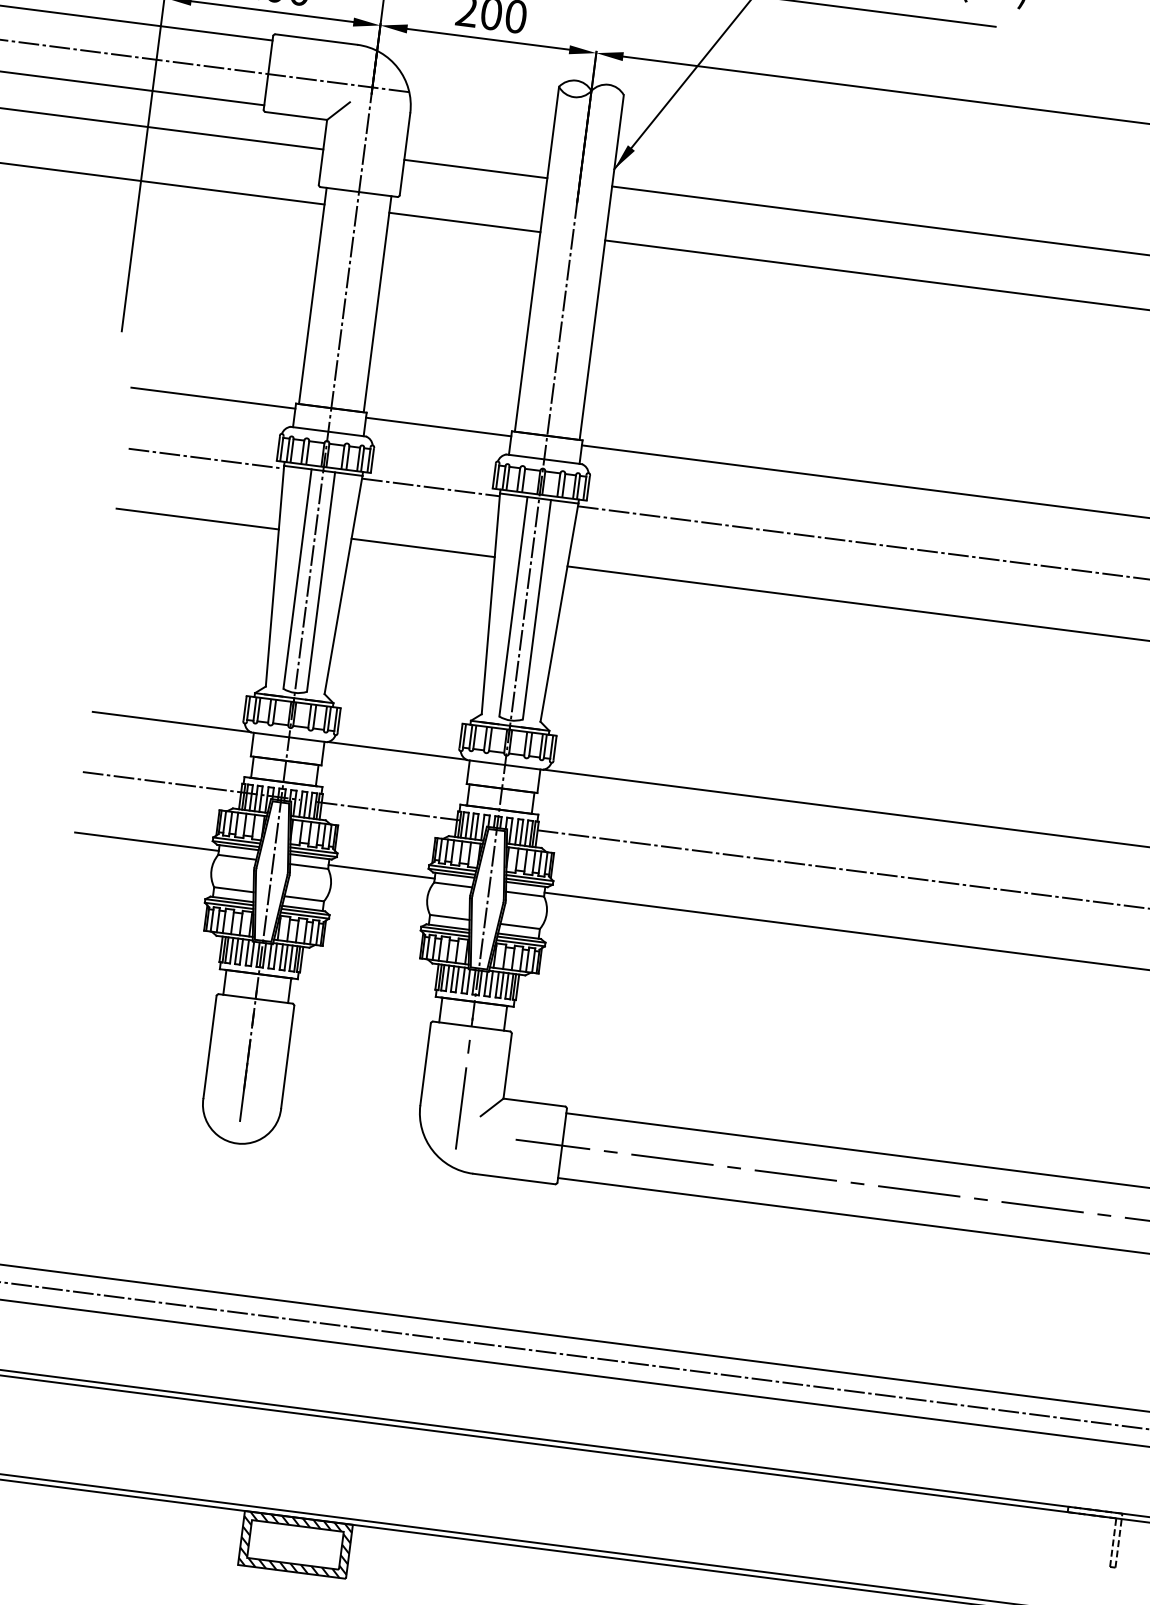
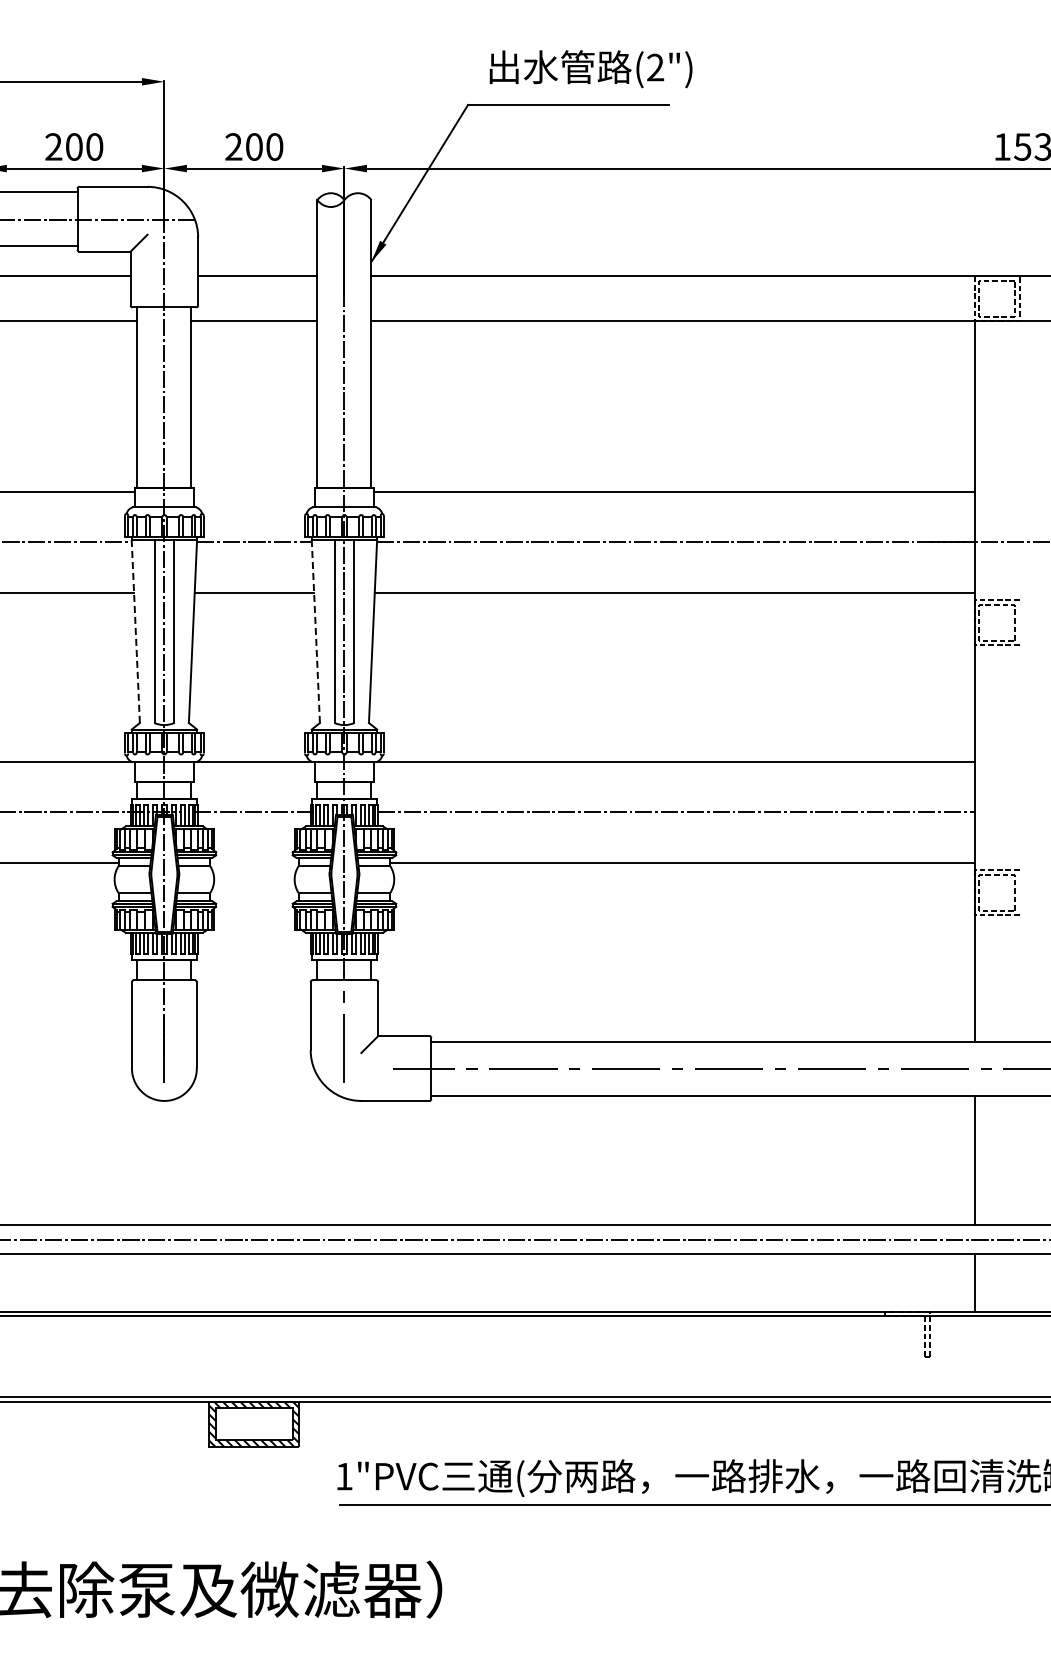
line: (438, 426) -> (254, 491), removed
line: (274, 576) -> (135, 631), solid -> dashed
line: (490, 603) -> (315, 631), solid -> dashed
line: (381, 871) -> (254, 862), removed

